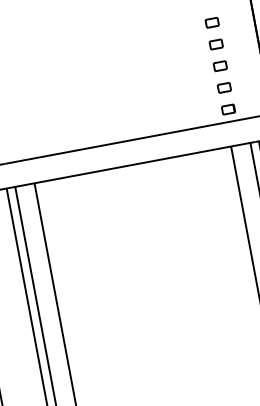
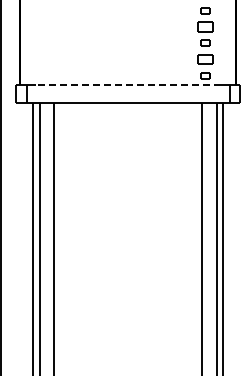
part: (216, 43) -> (205, 26), size x1.6
part: (224, 87) -> (205, 59), size x1.6
line: (127, 141) -> (127, 85), solid -> dashed

